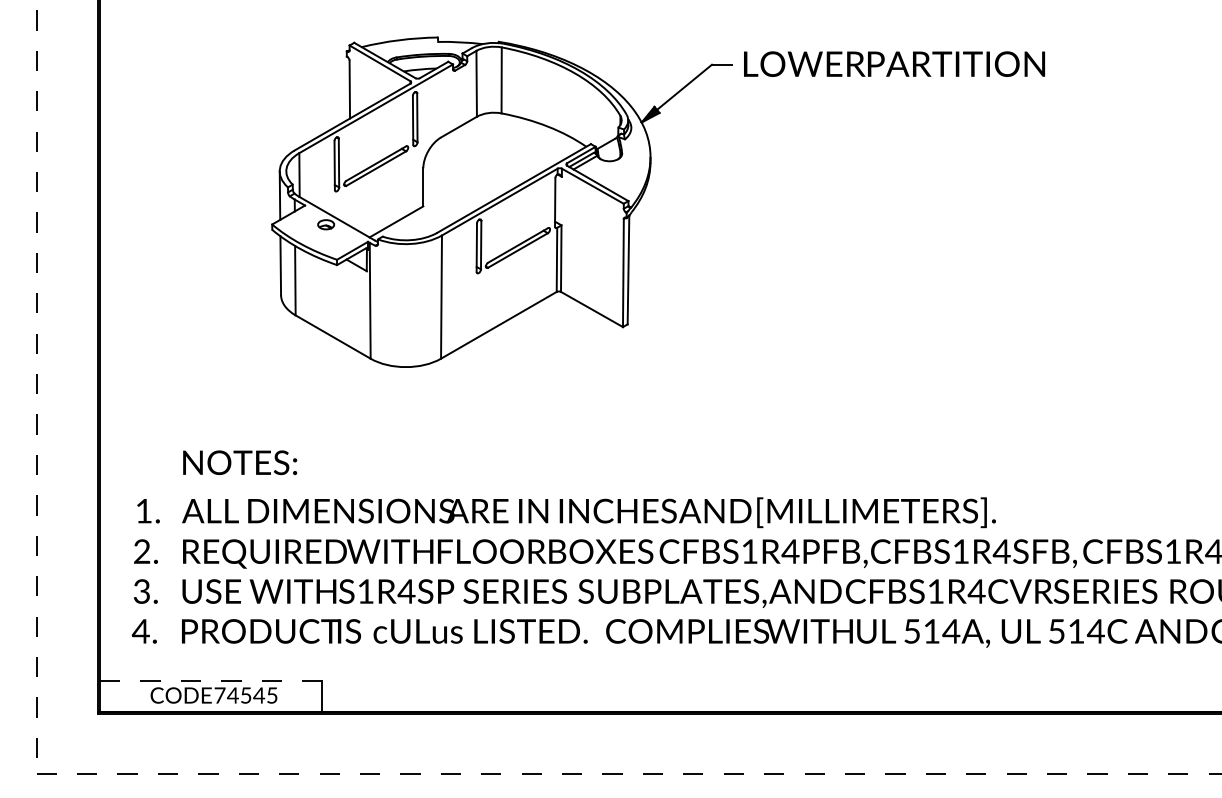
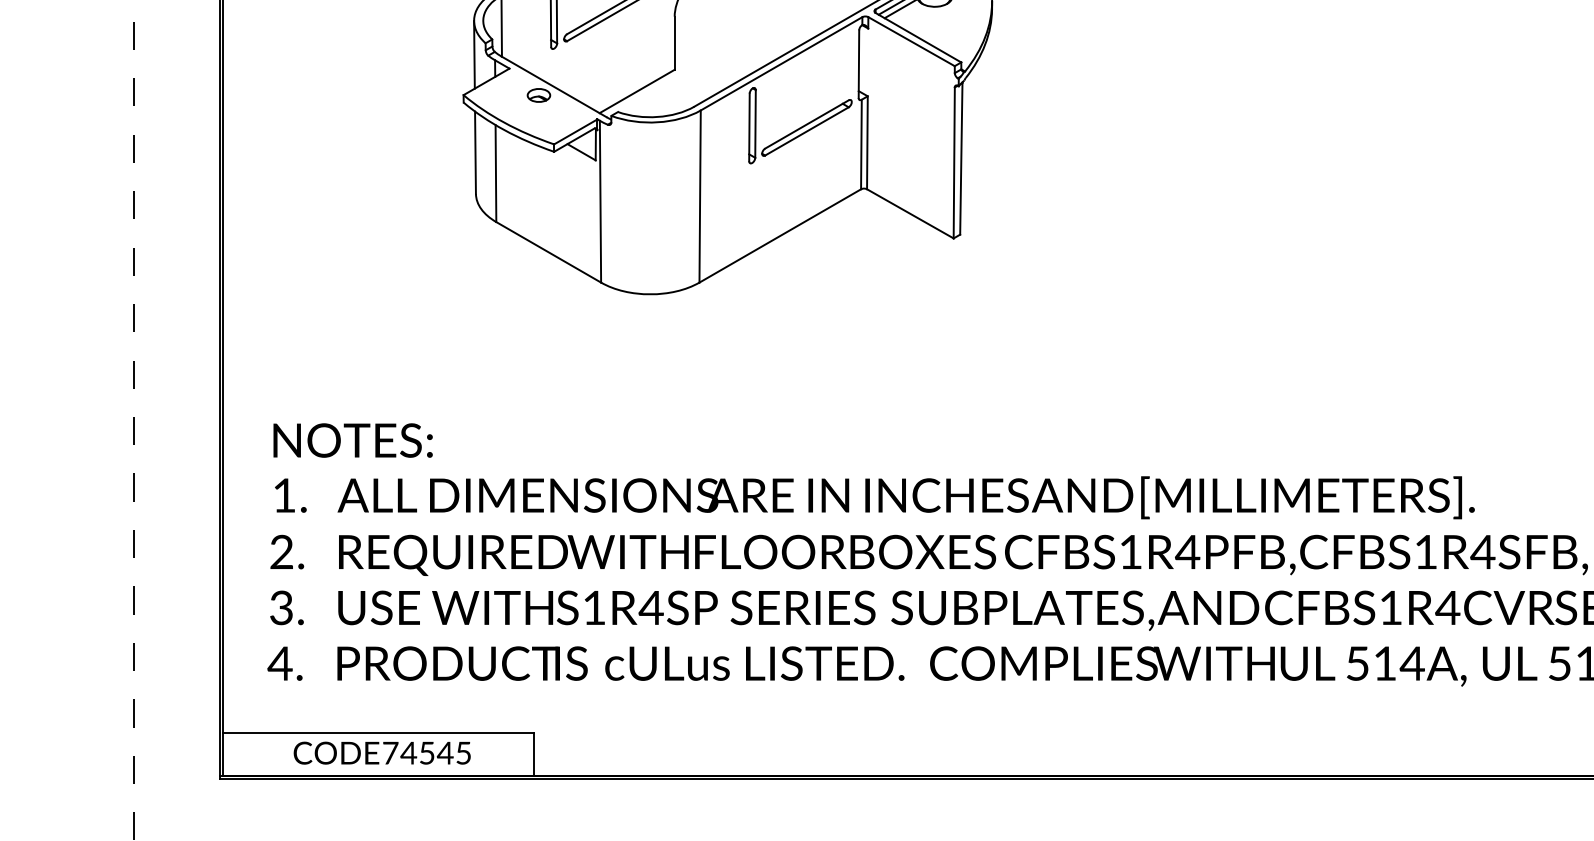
text: (240, 462) -> (353, 440), moved
line: (211, 681) -> (378, 733), dashed -> solid

